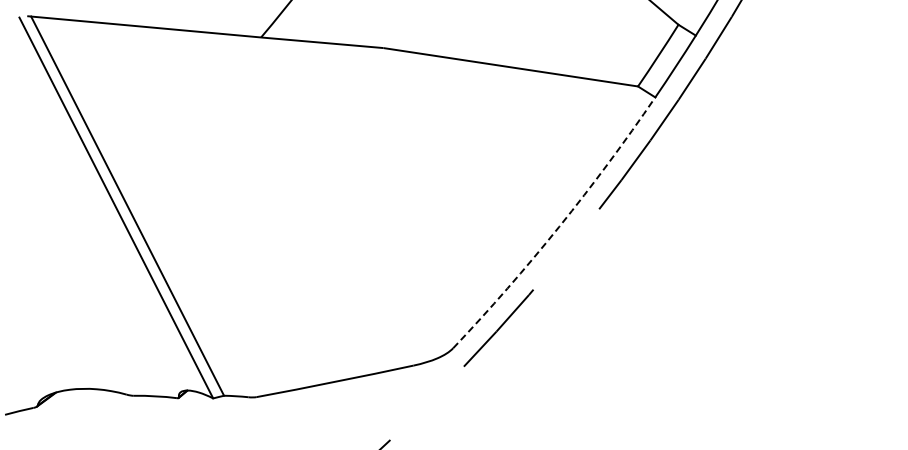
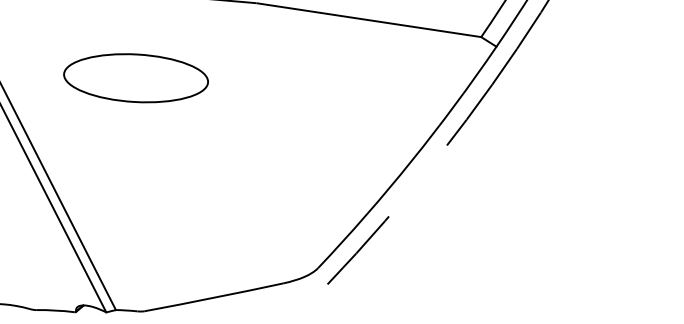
part: (246, 133) -> (135, 78), added
arc: (559, 226) -> (411, 160), dashed -> solid

